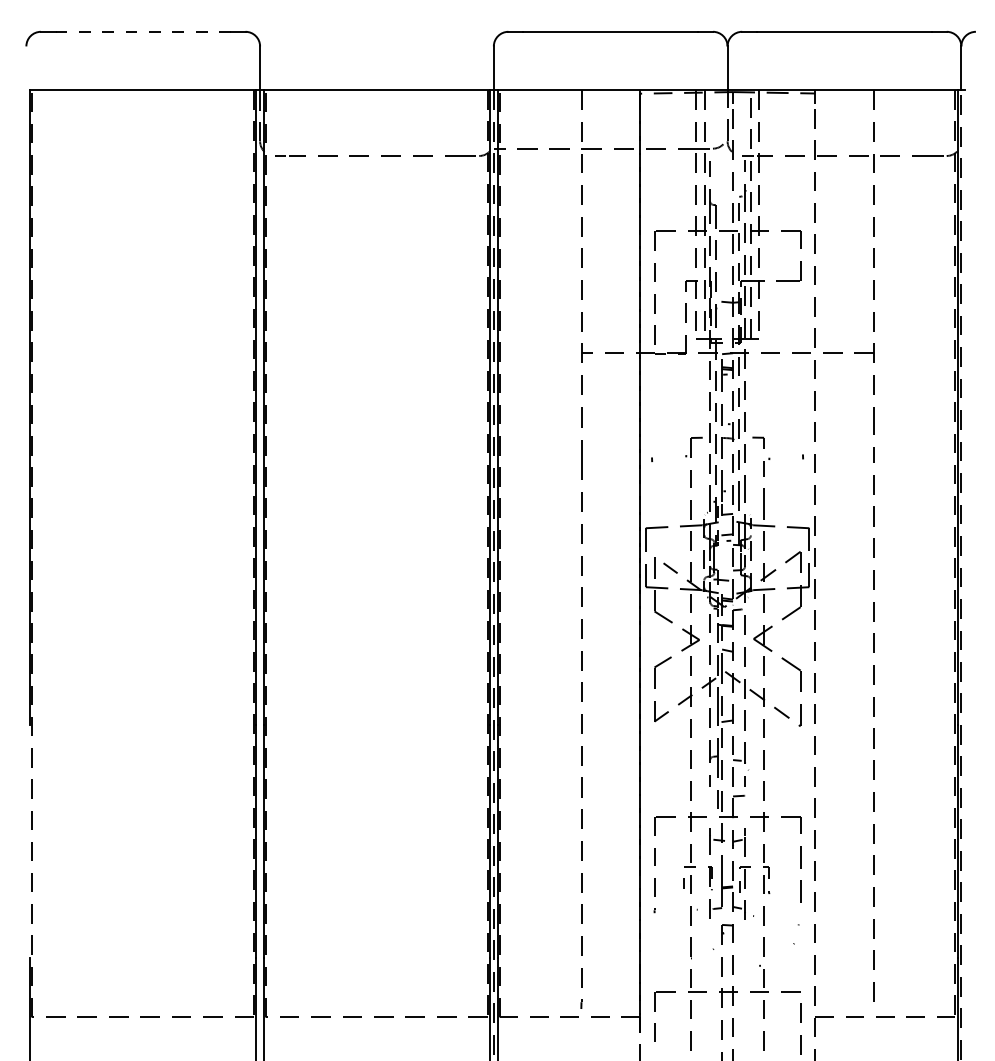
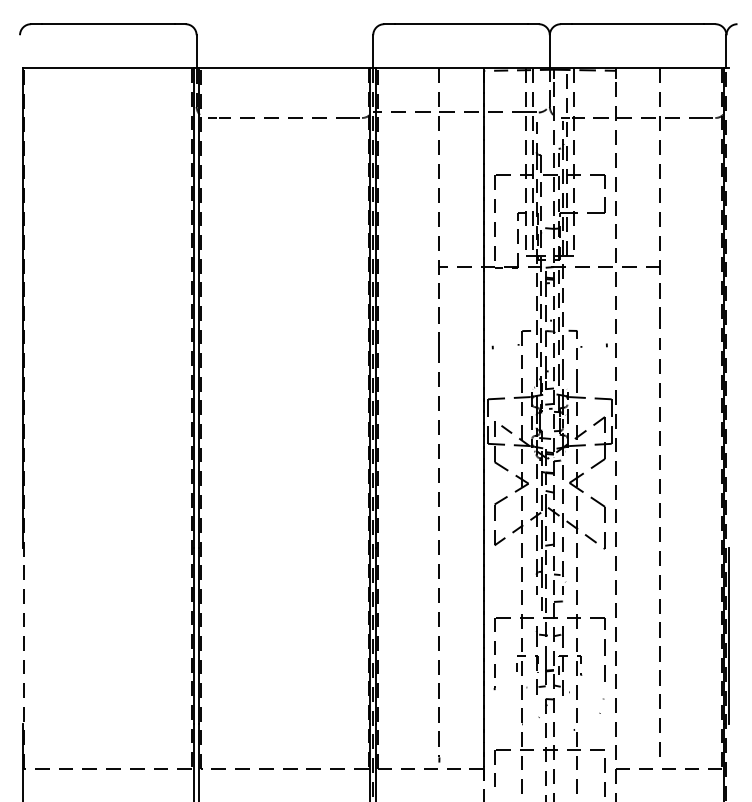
line: (143, 31) -> (108, 23), dashed -> solid
line: (964, 841) -> (728, 635), added

